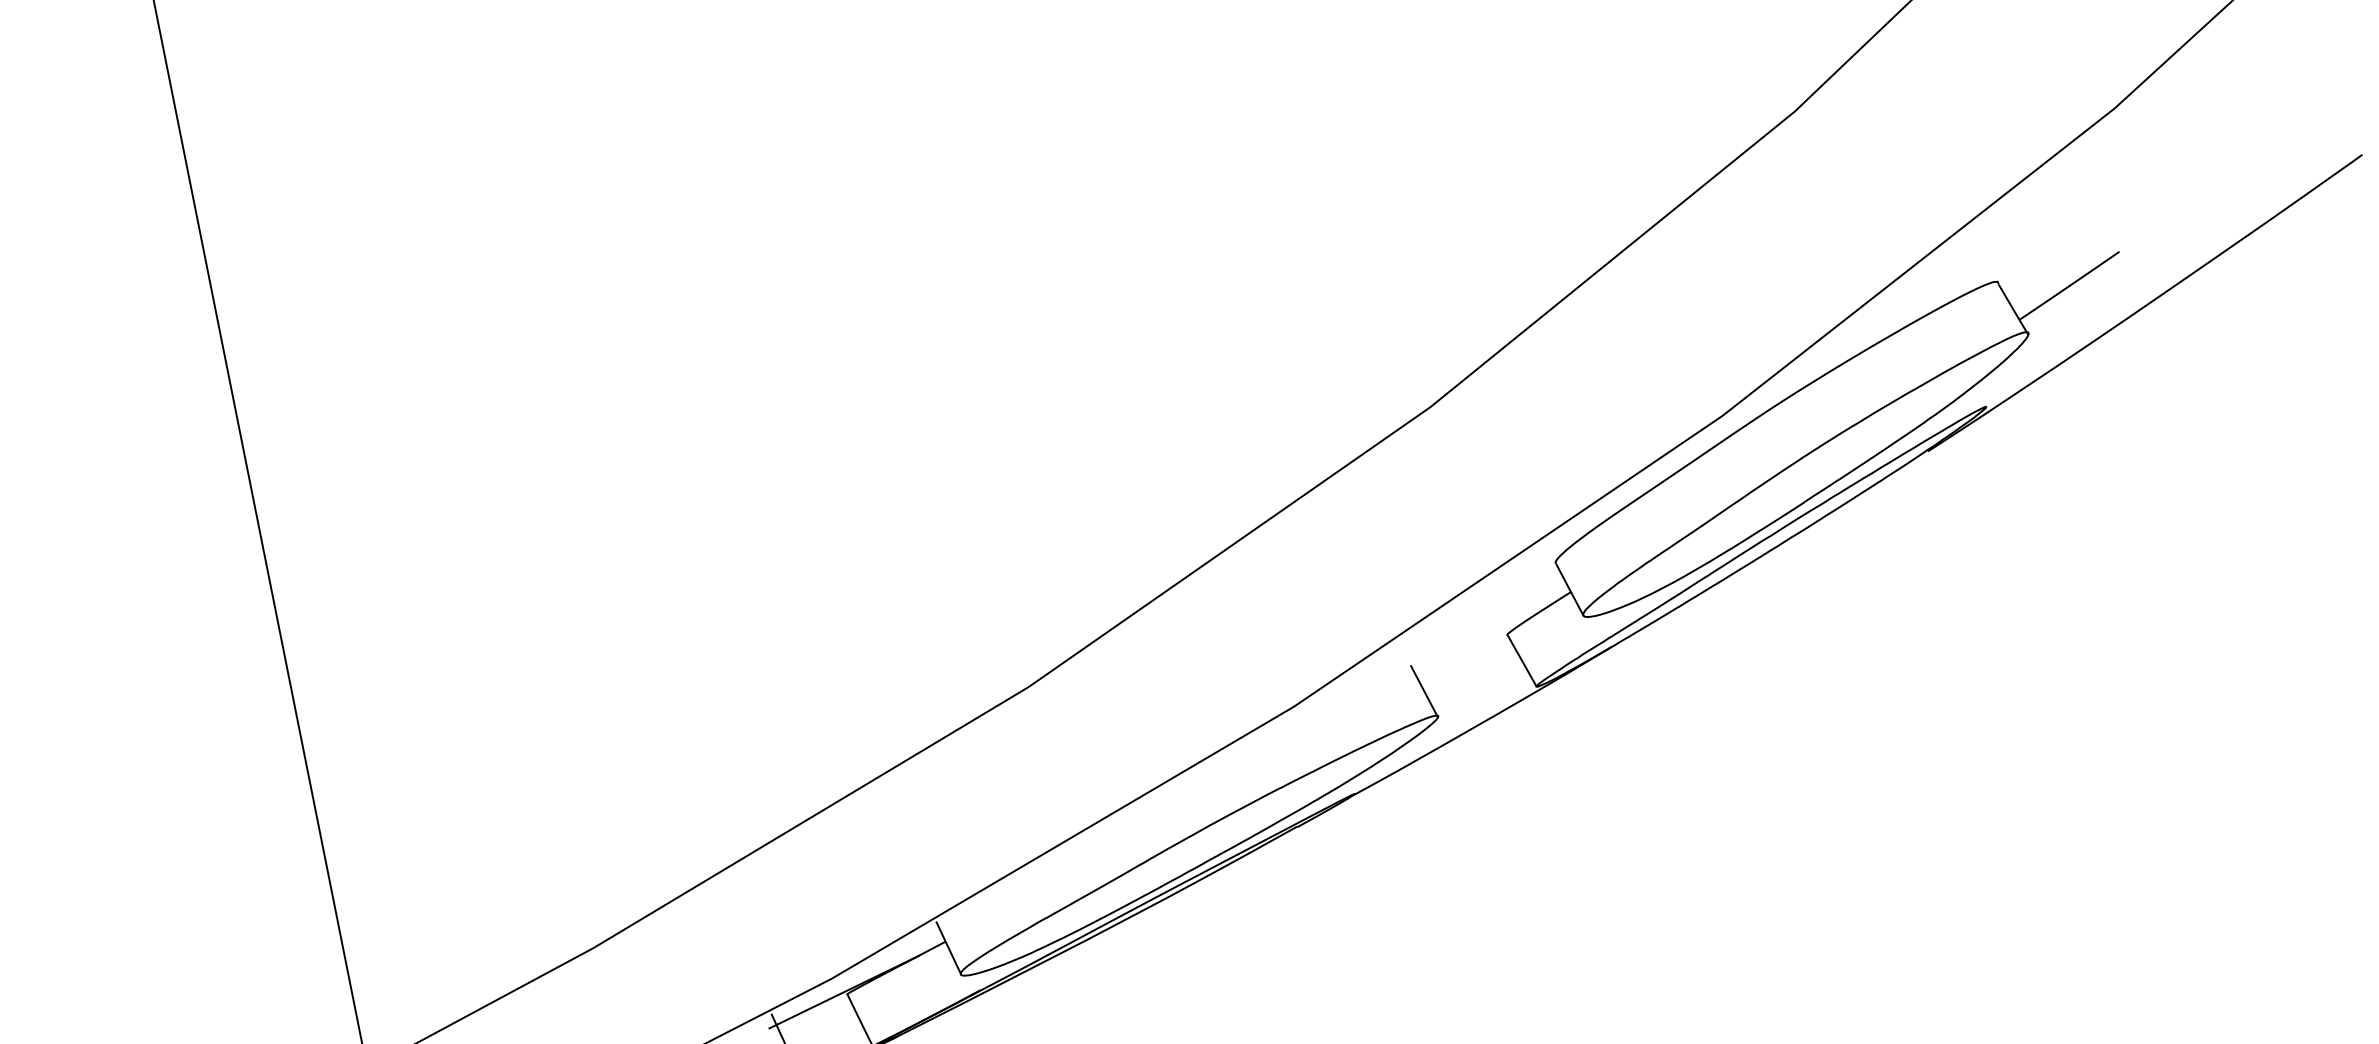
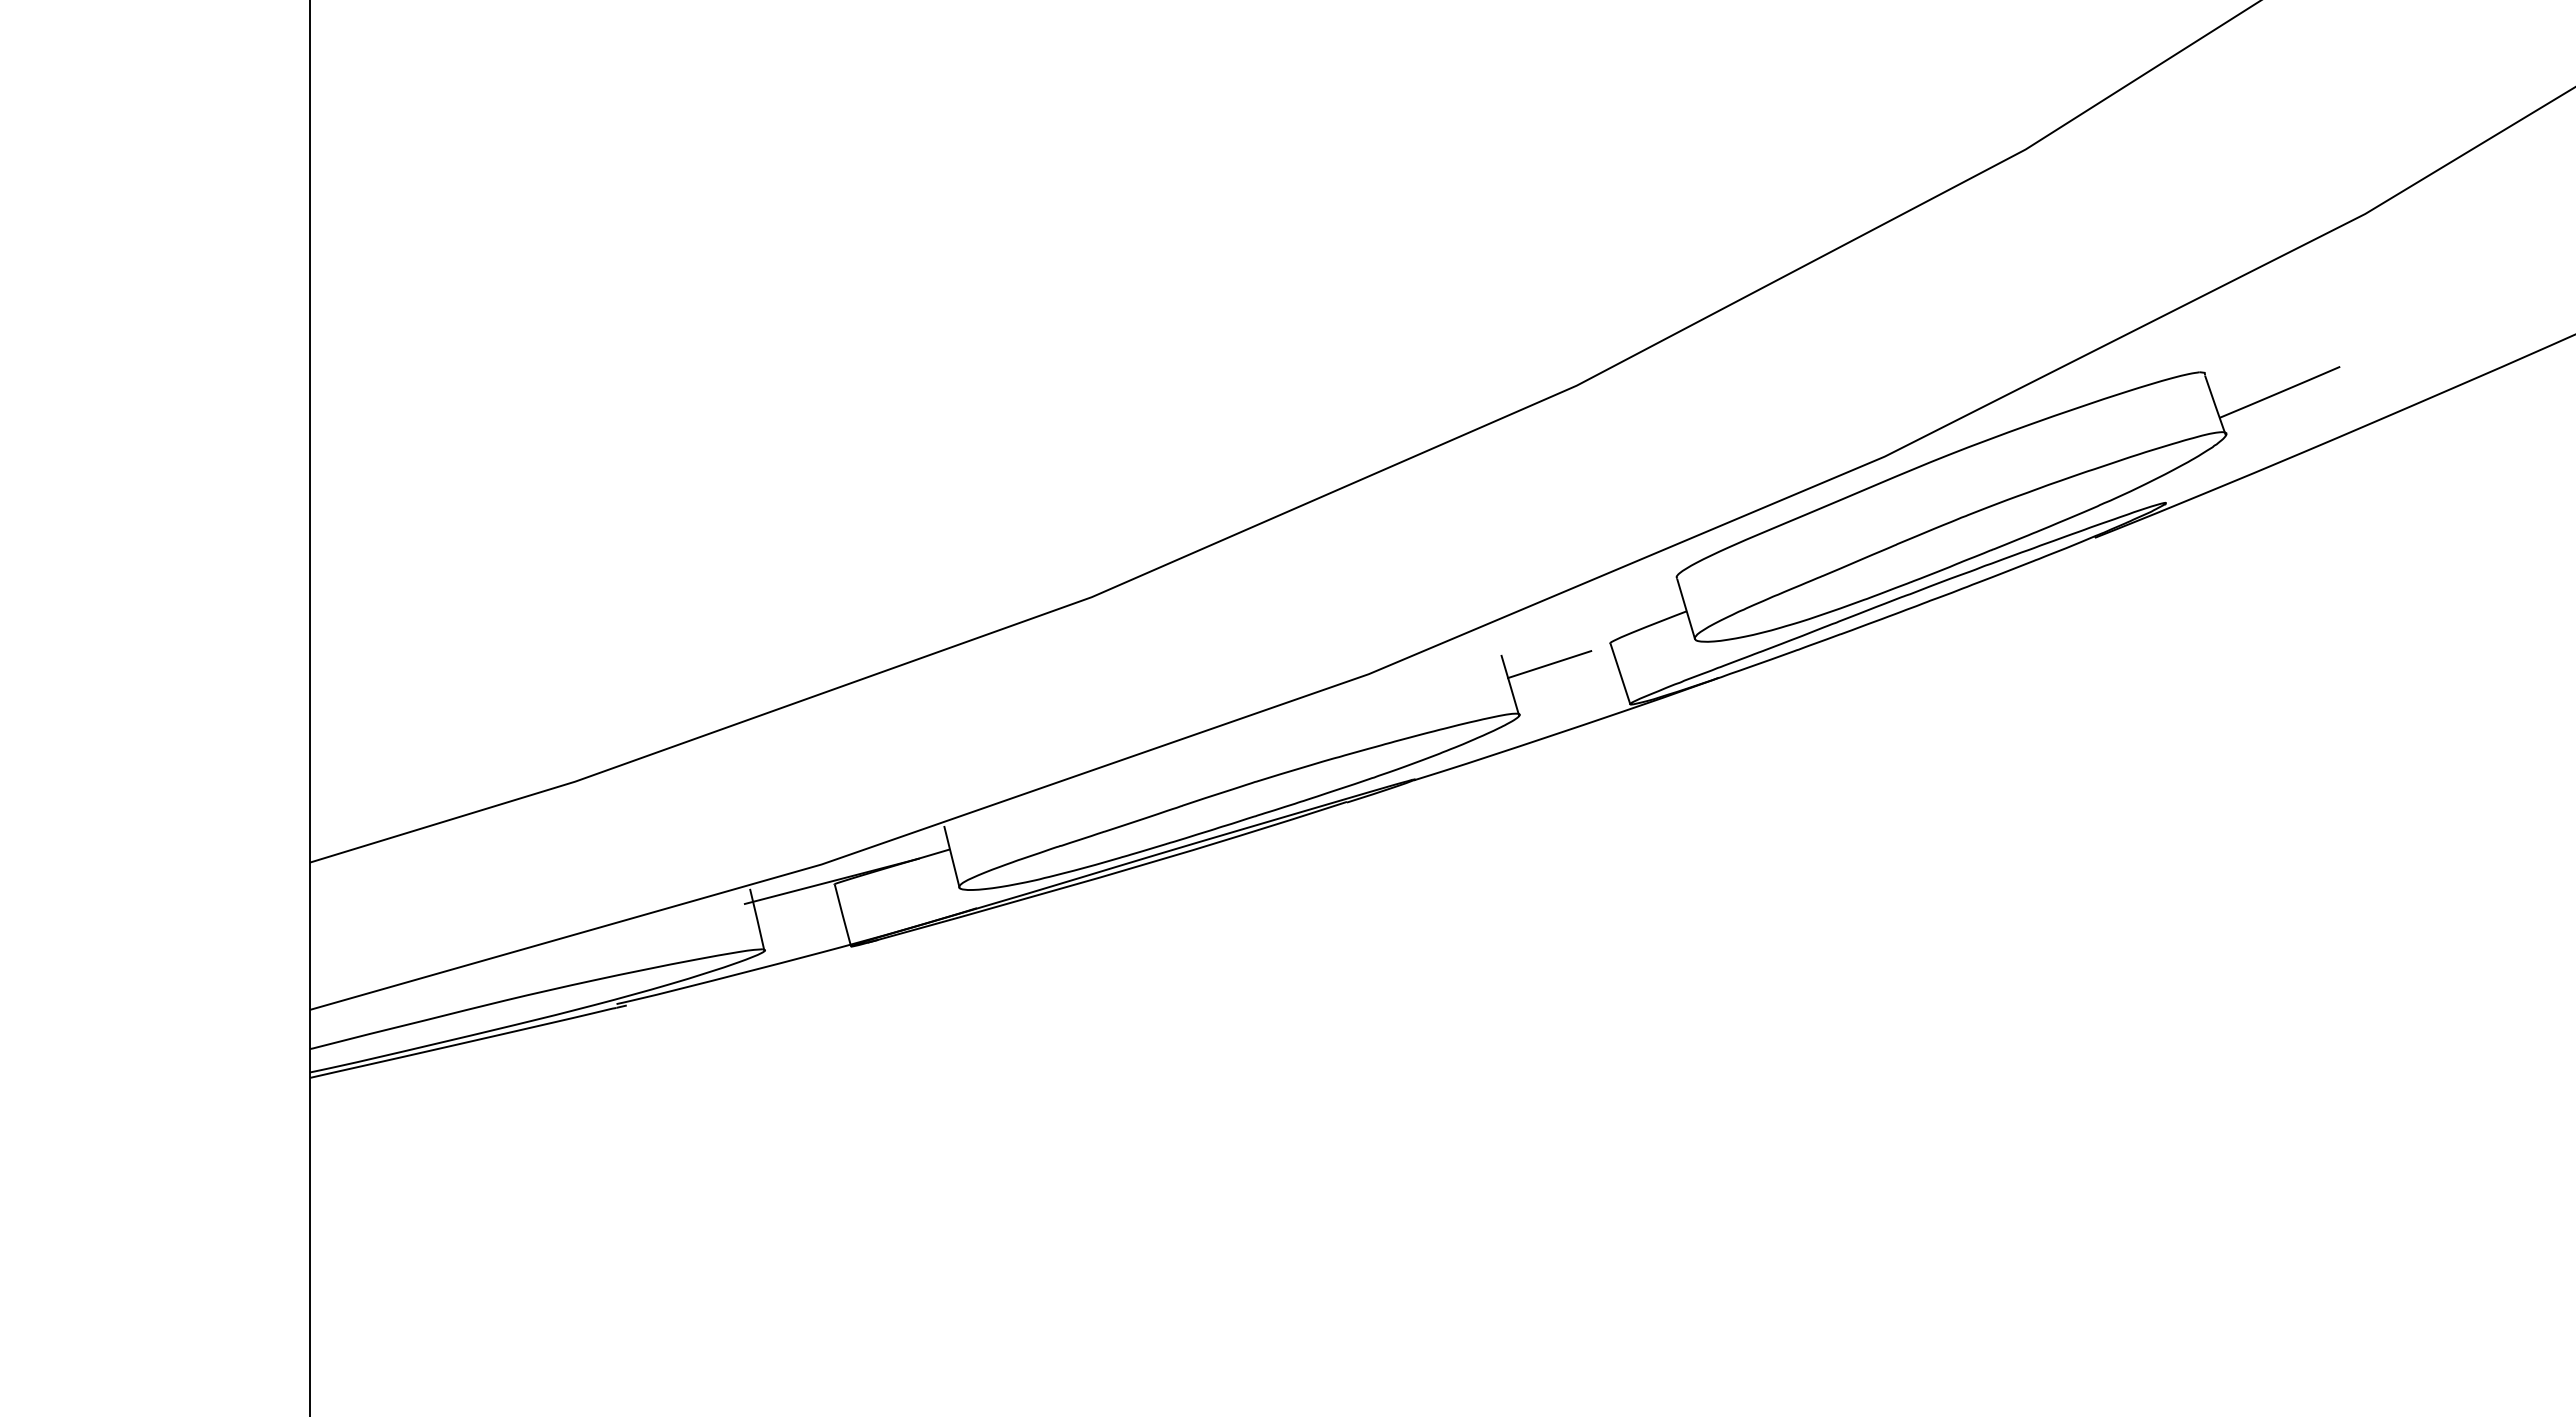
line: (1456, 665) -> (1549, 664), added

